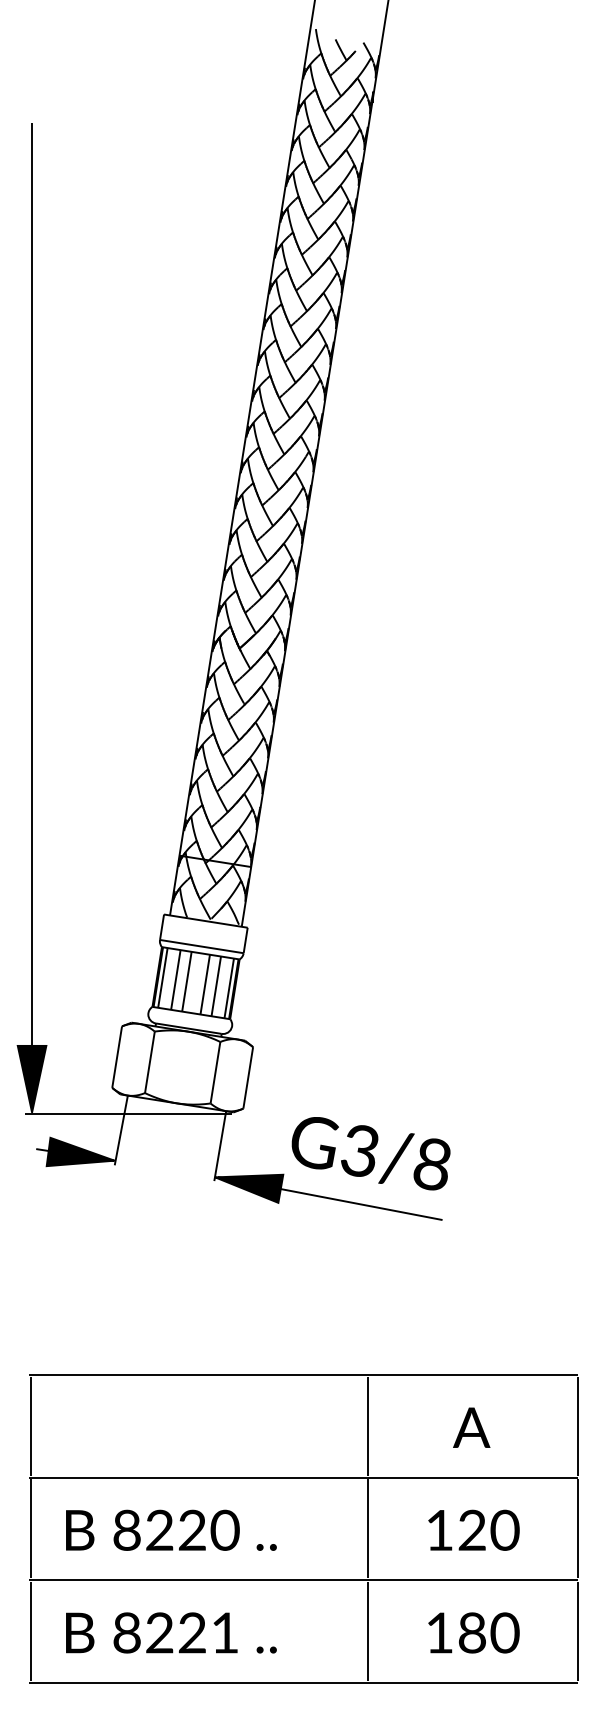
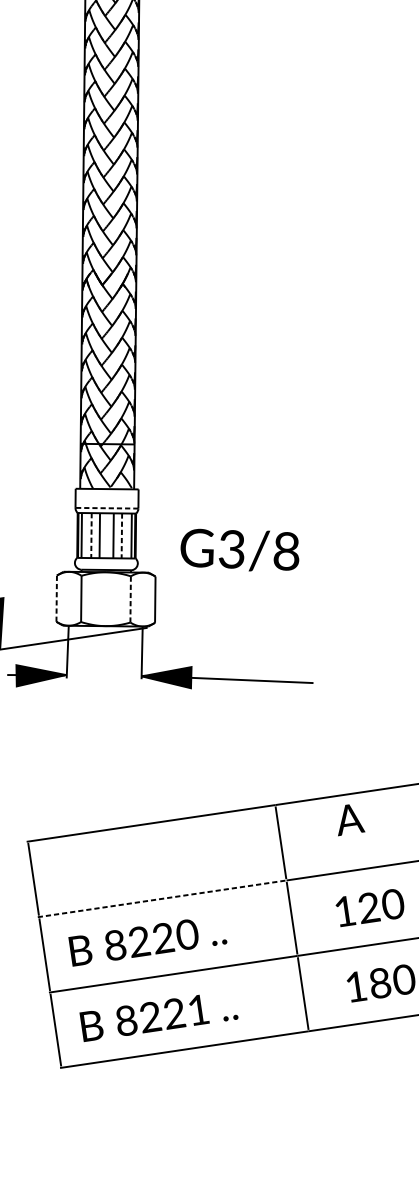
line: (201, 946) -> (106, 508), solid -> dashed
line: (175, 980) -> (91, 536), solid -> dashed
line: (216, 986) -> (122, 535), solid -> dashed
line: (117, 1056) -> (56, 598), solid -> dashed
line: (215, 1072) -> (130, 599), solid -> dashed
text: (370, 1153) -> (239, 550), moved
text: (471, 1427) -> (349, 819), moved
line: (199, 1477) -> (162, 898), solid -> dashed

